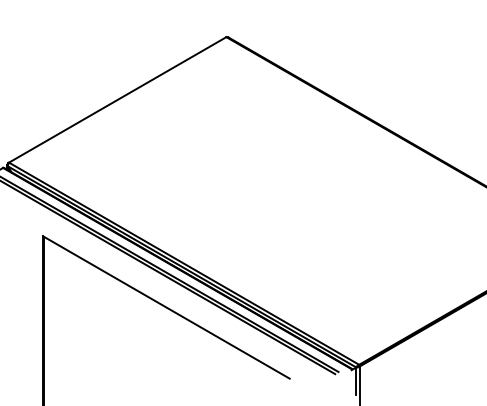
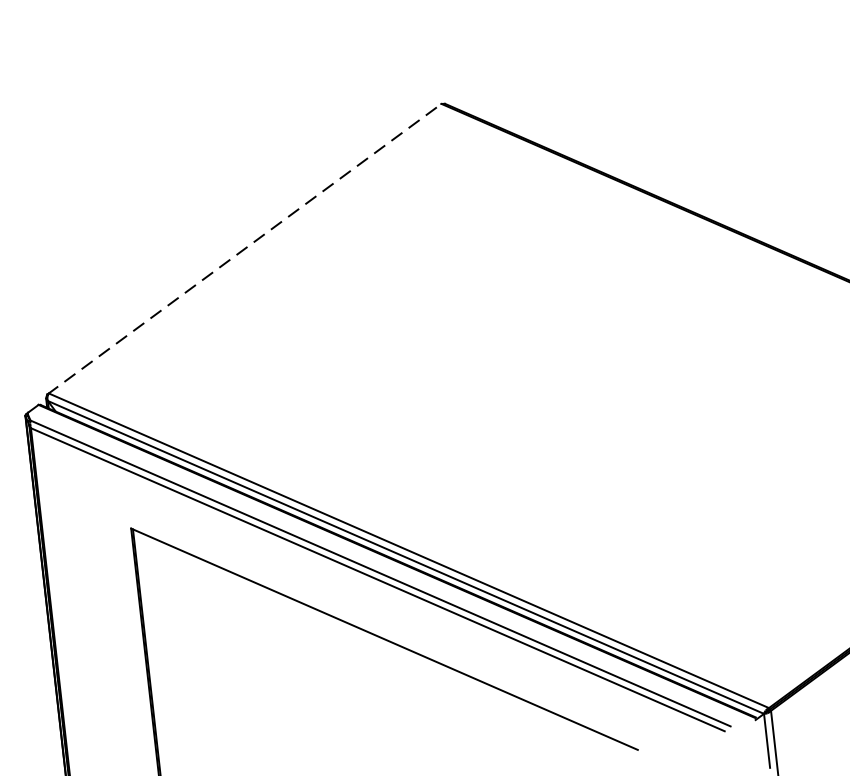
line: (117, 99) -> (244, 247), solid -> dashed

